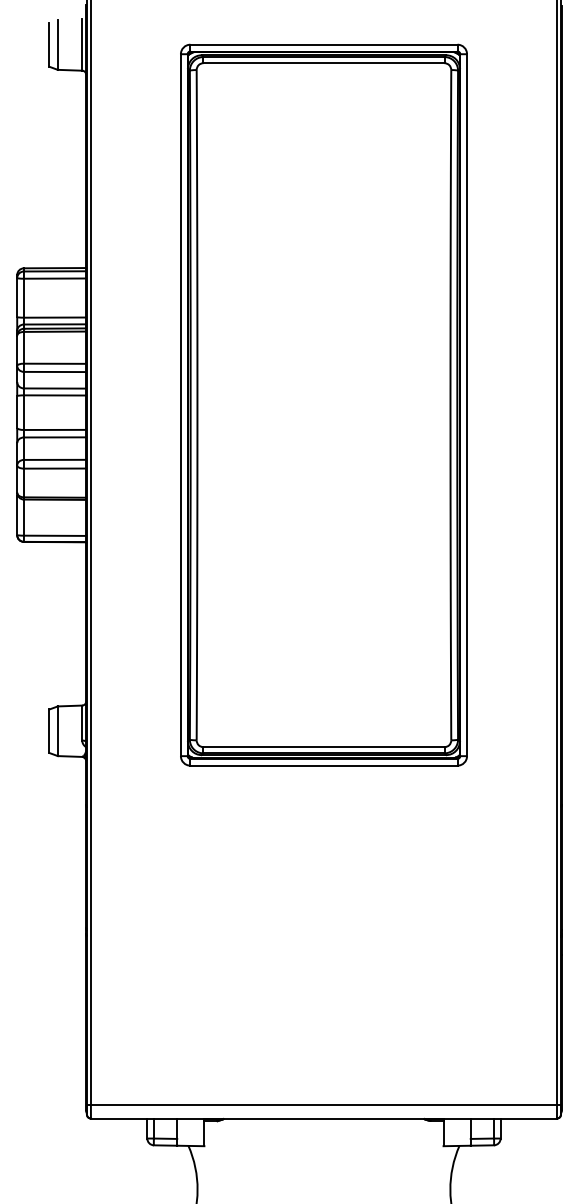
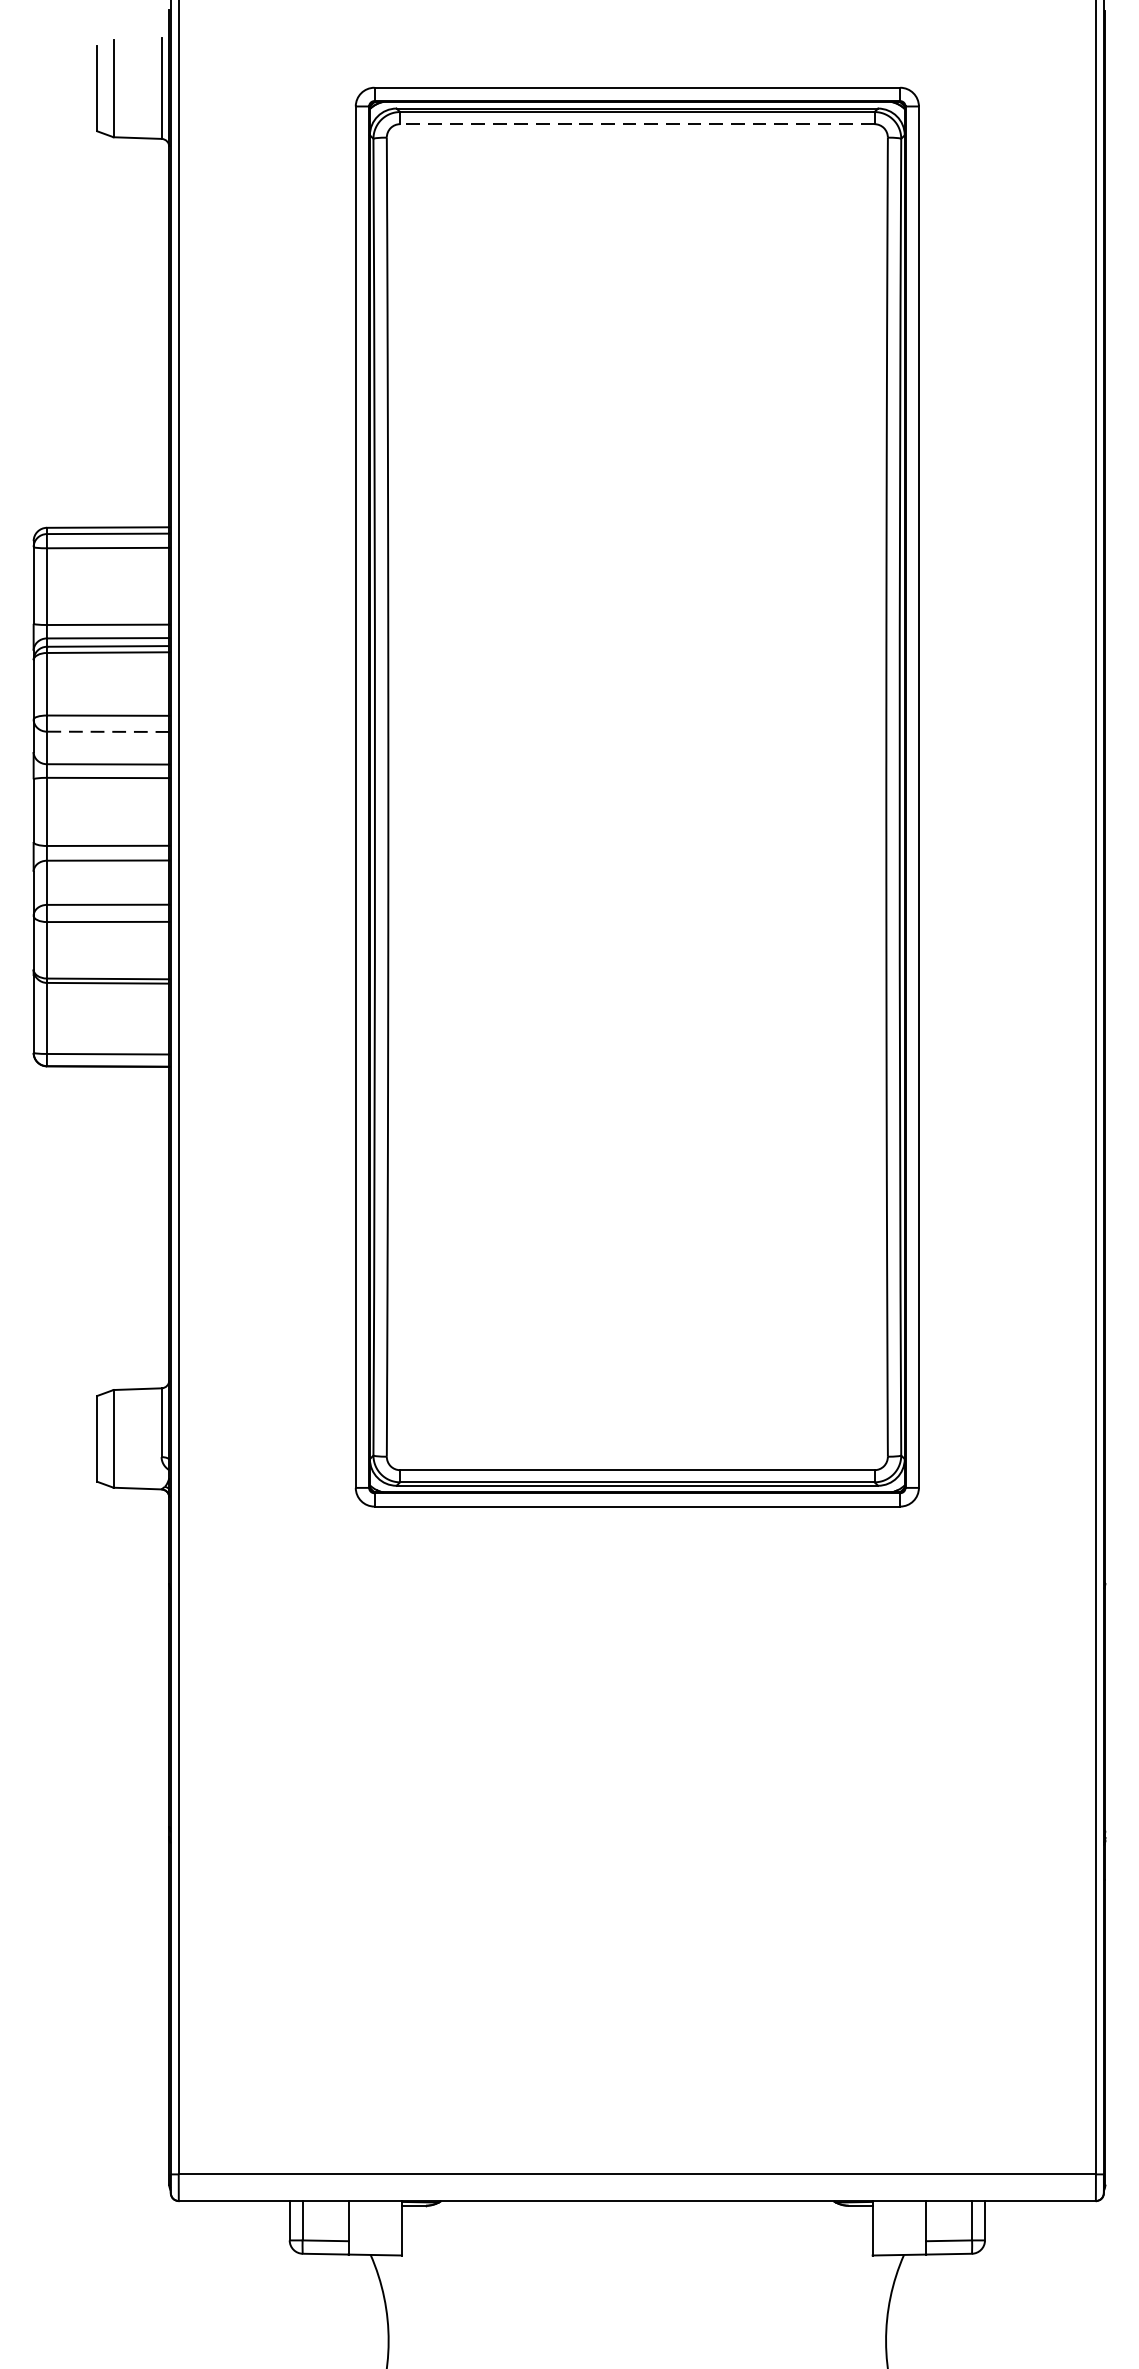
line: (323, 63) -> (636, 124), solid -> dashed
line: (54, 371) -> (107, 730), solid -> dashed

